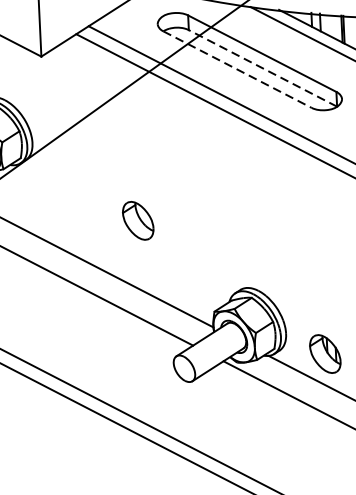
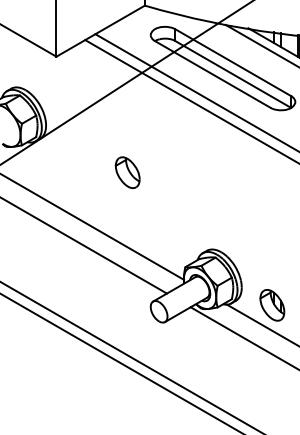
line: (263, 68) -> (233, 74), dashed -> solid
line: (237, 69) -> (212, 74), dashed -> solid
part: (137, 220) -> (127, 172), moved

